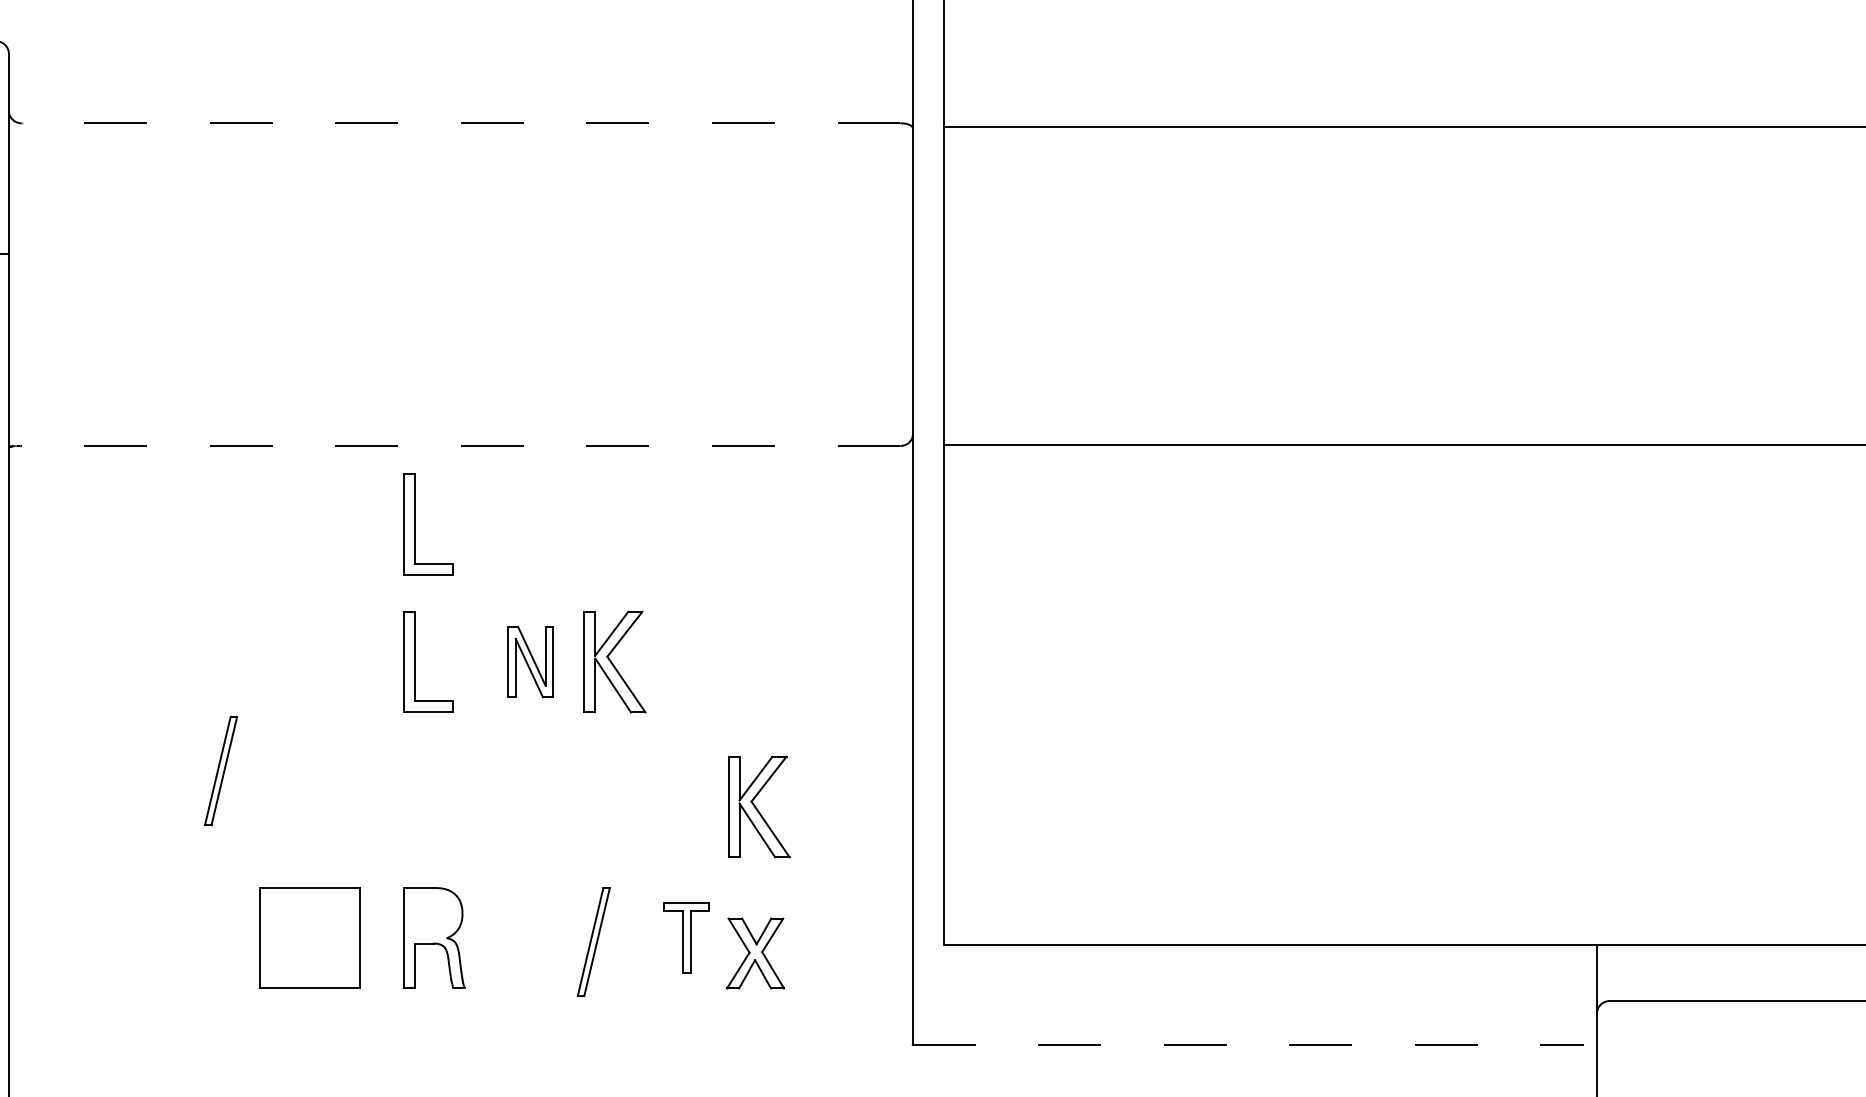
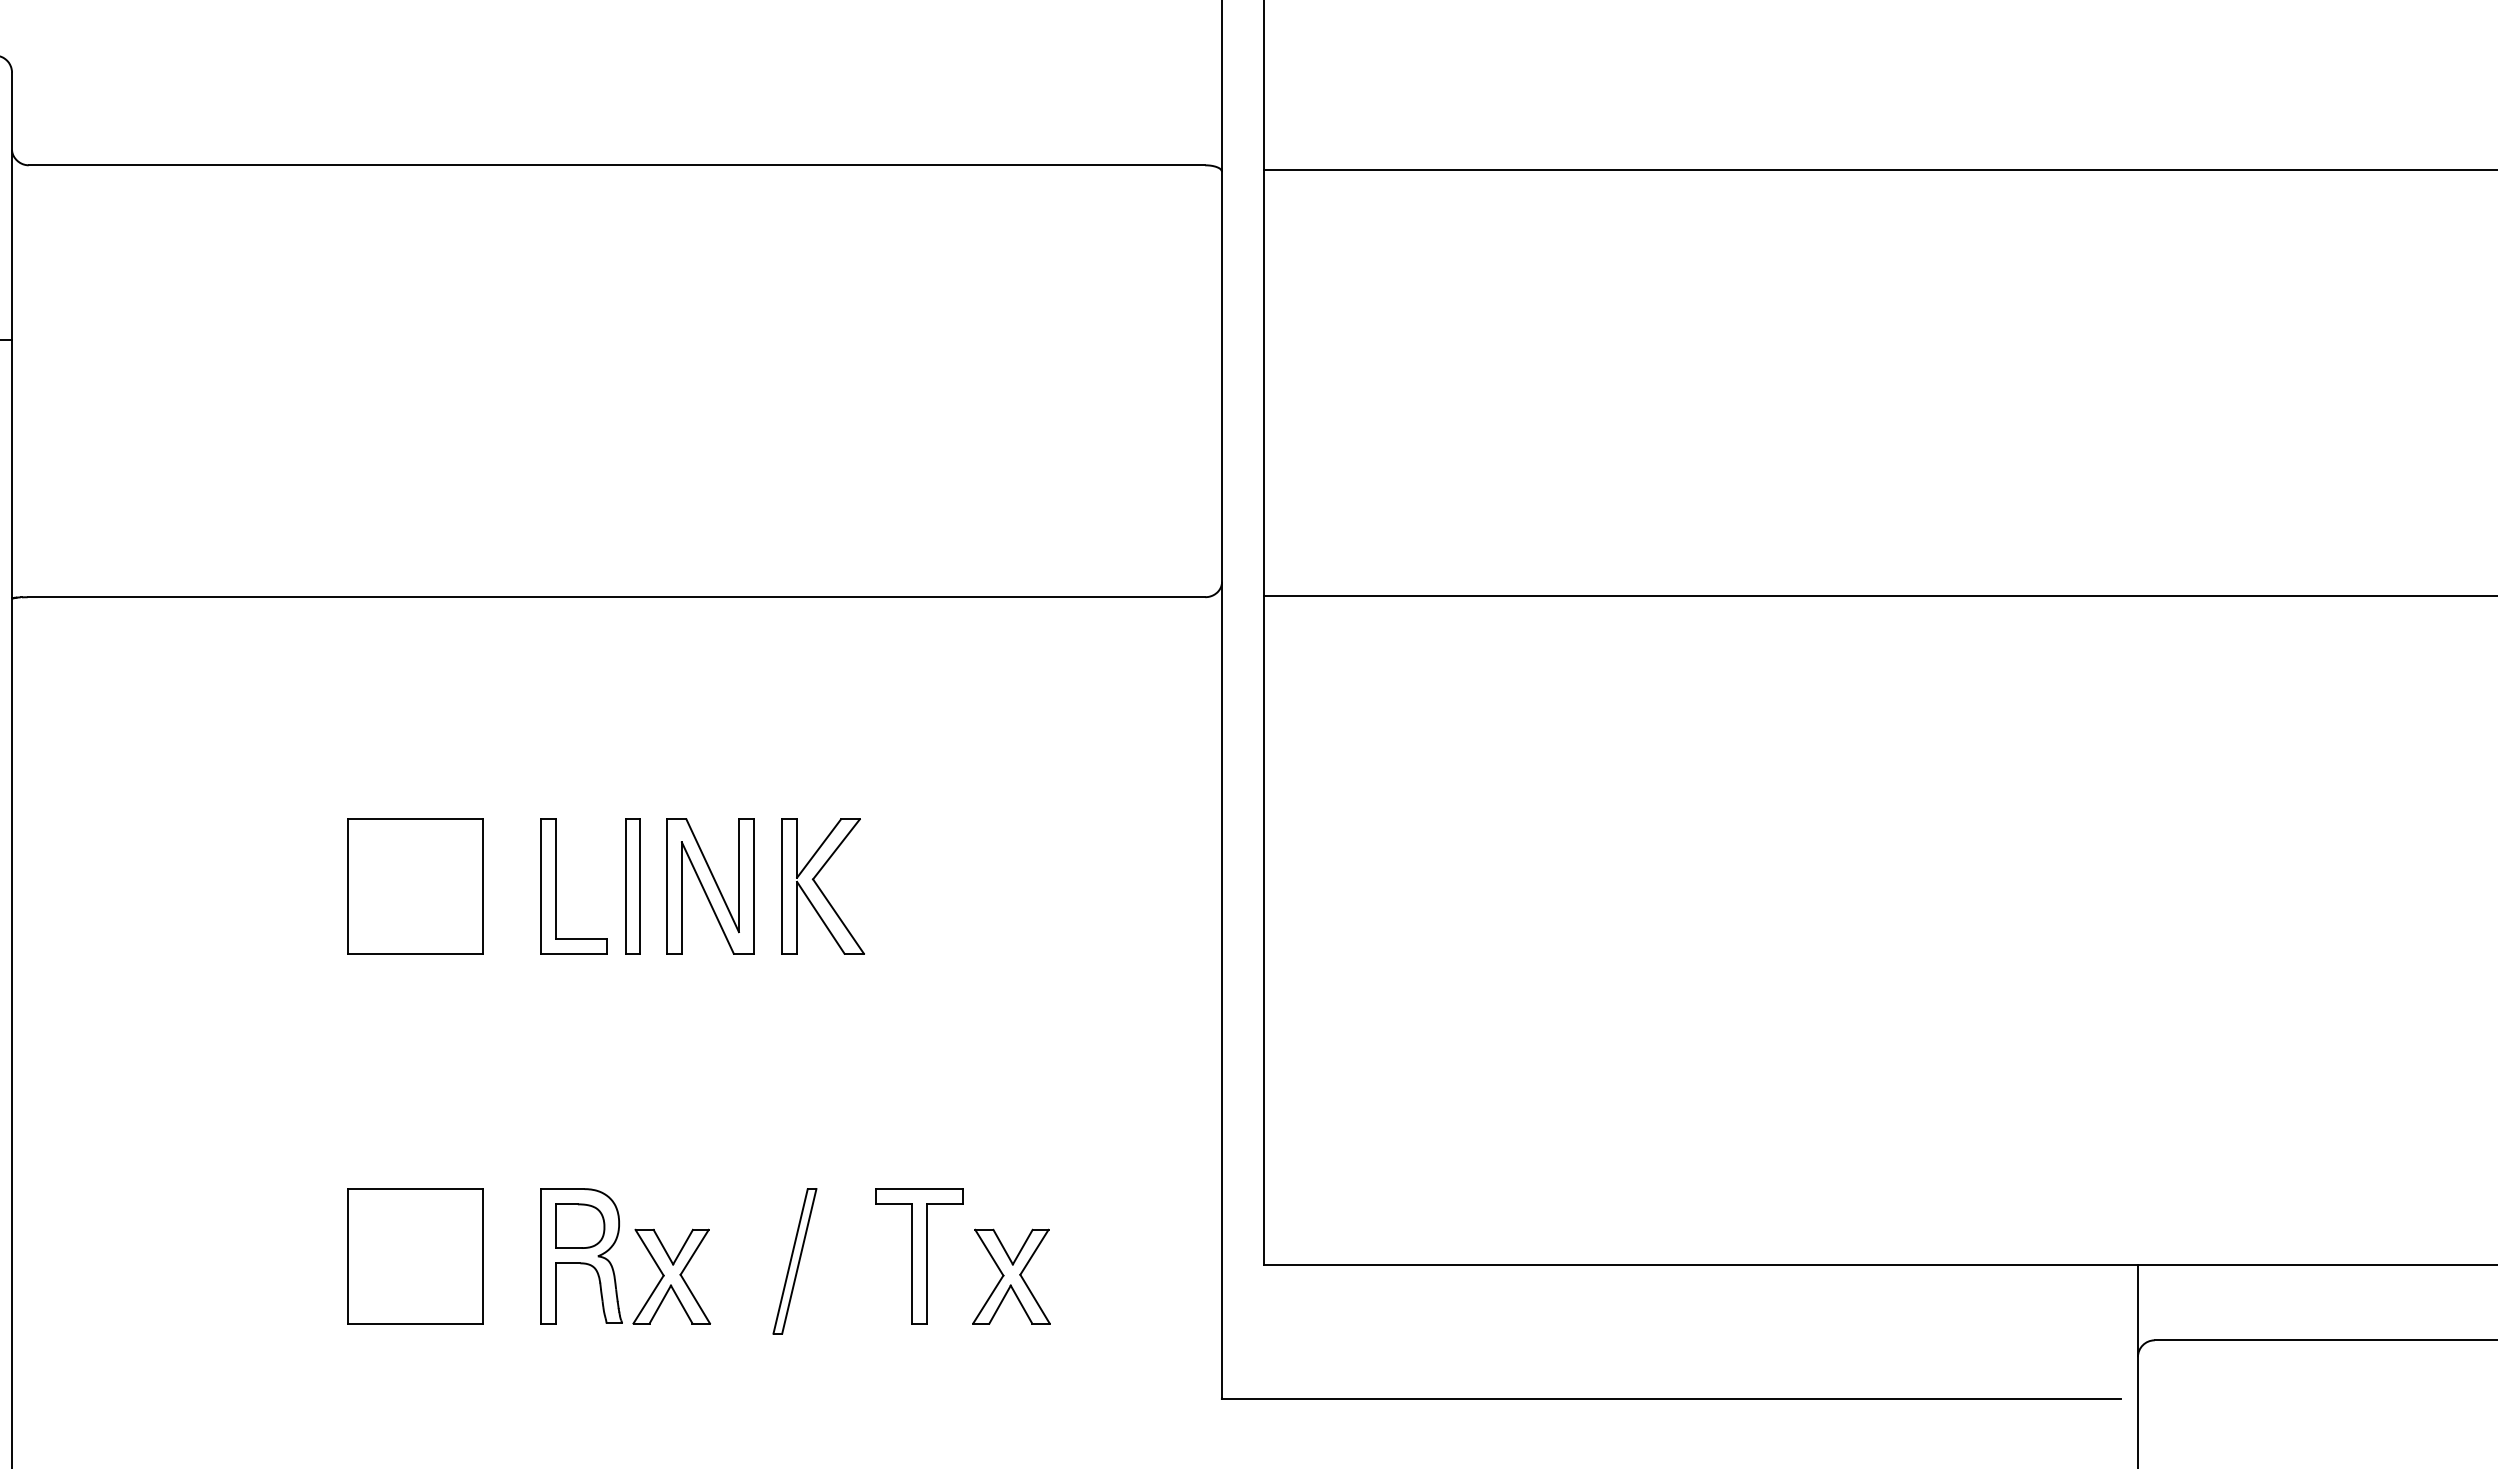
line: (460, 123) -> (616, 165), dashed -> solid
line: (460, 446) -> (616, 597), dashed -> solid
part: (415, 524) -> (556, 702), removed
part: (310, 662) -> (415, 886), added
part: (472, 662) -> (632, 886), added
part: (530, 662) -> (710, 886), size x1.43
part: (220, 771) -> (295, 1032), removed
part: (758, 806) -> (1015, 1080), removed
part: (433, 915) -> (580, 1225), added
part: (686, 938) -> (919, 1256), size x1.43
part: (501, 953) -> (671, 1276), added
line: (1248, 1044) -> (1671, 1398), dashed -> solid

